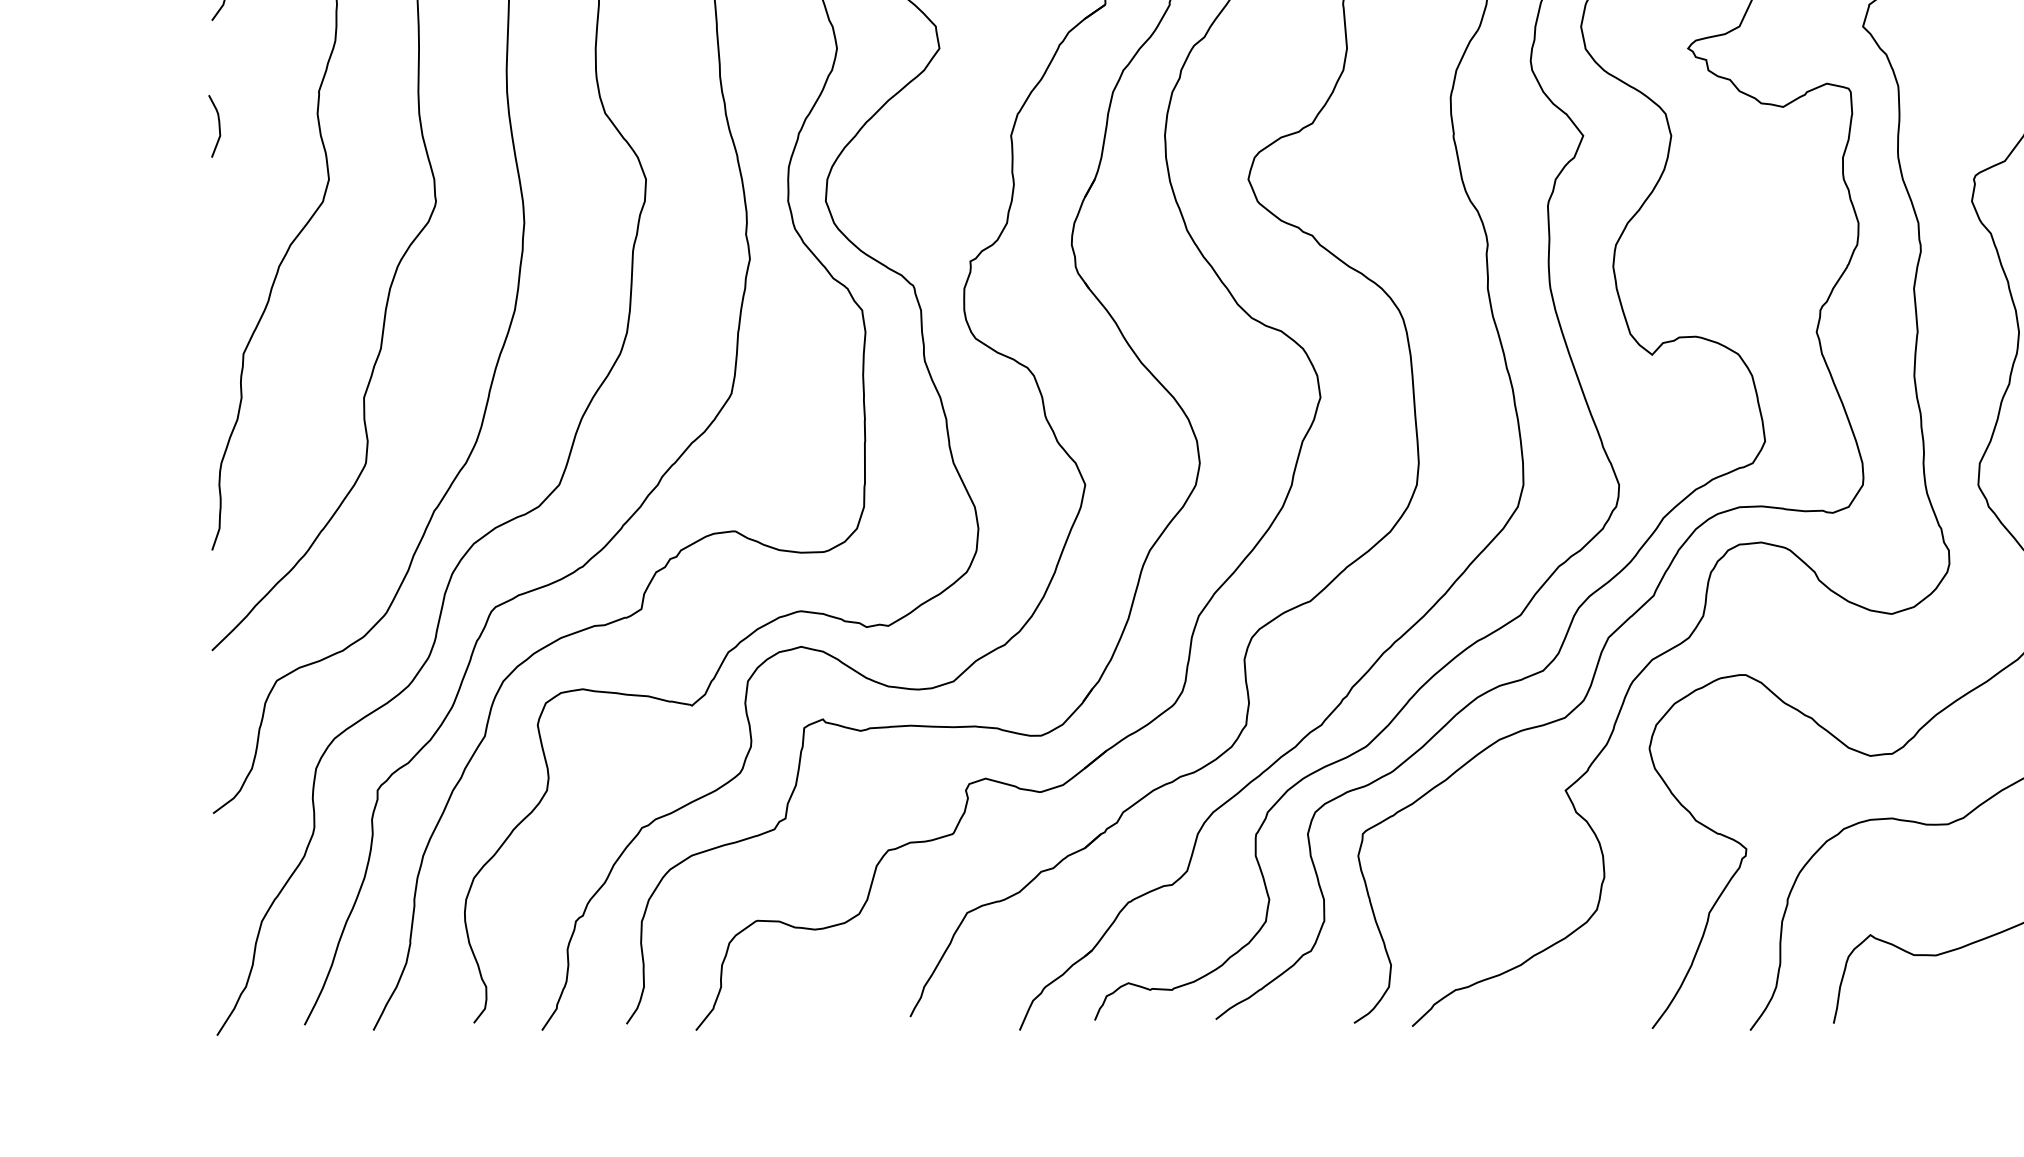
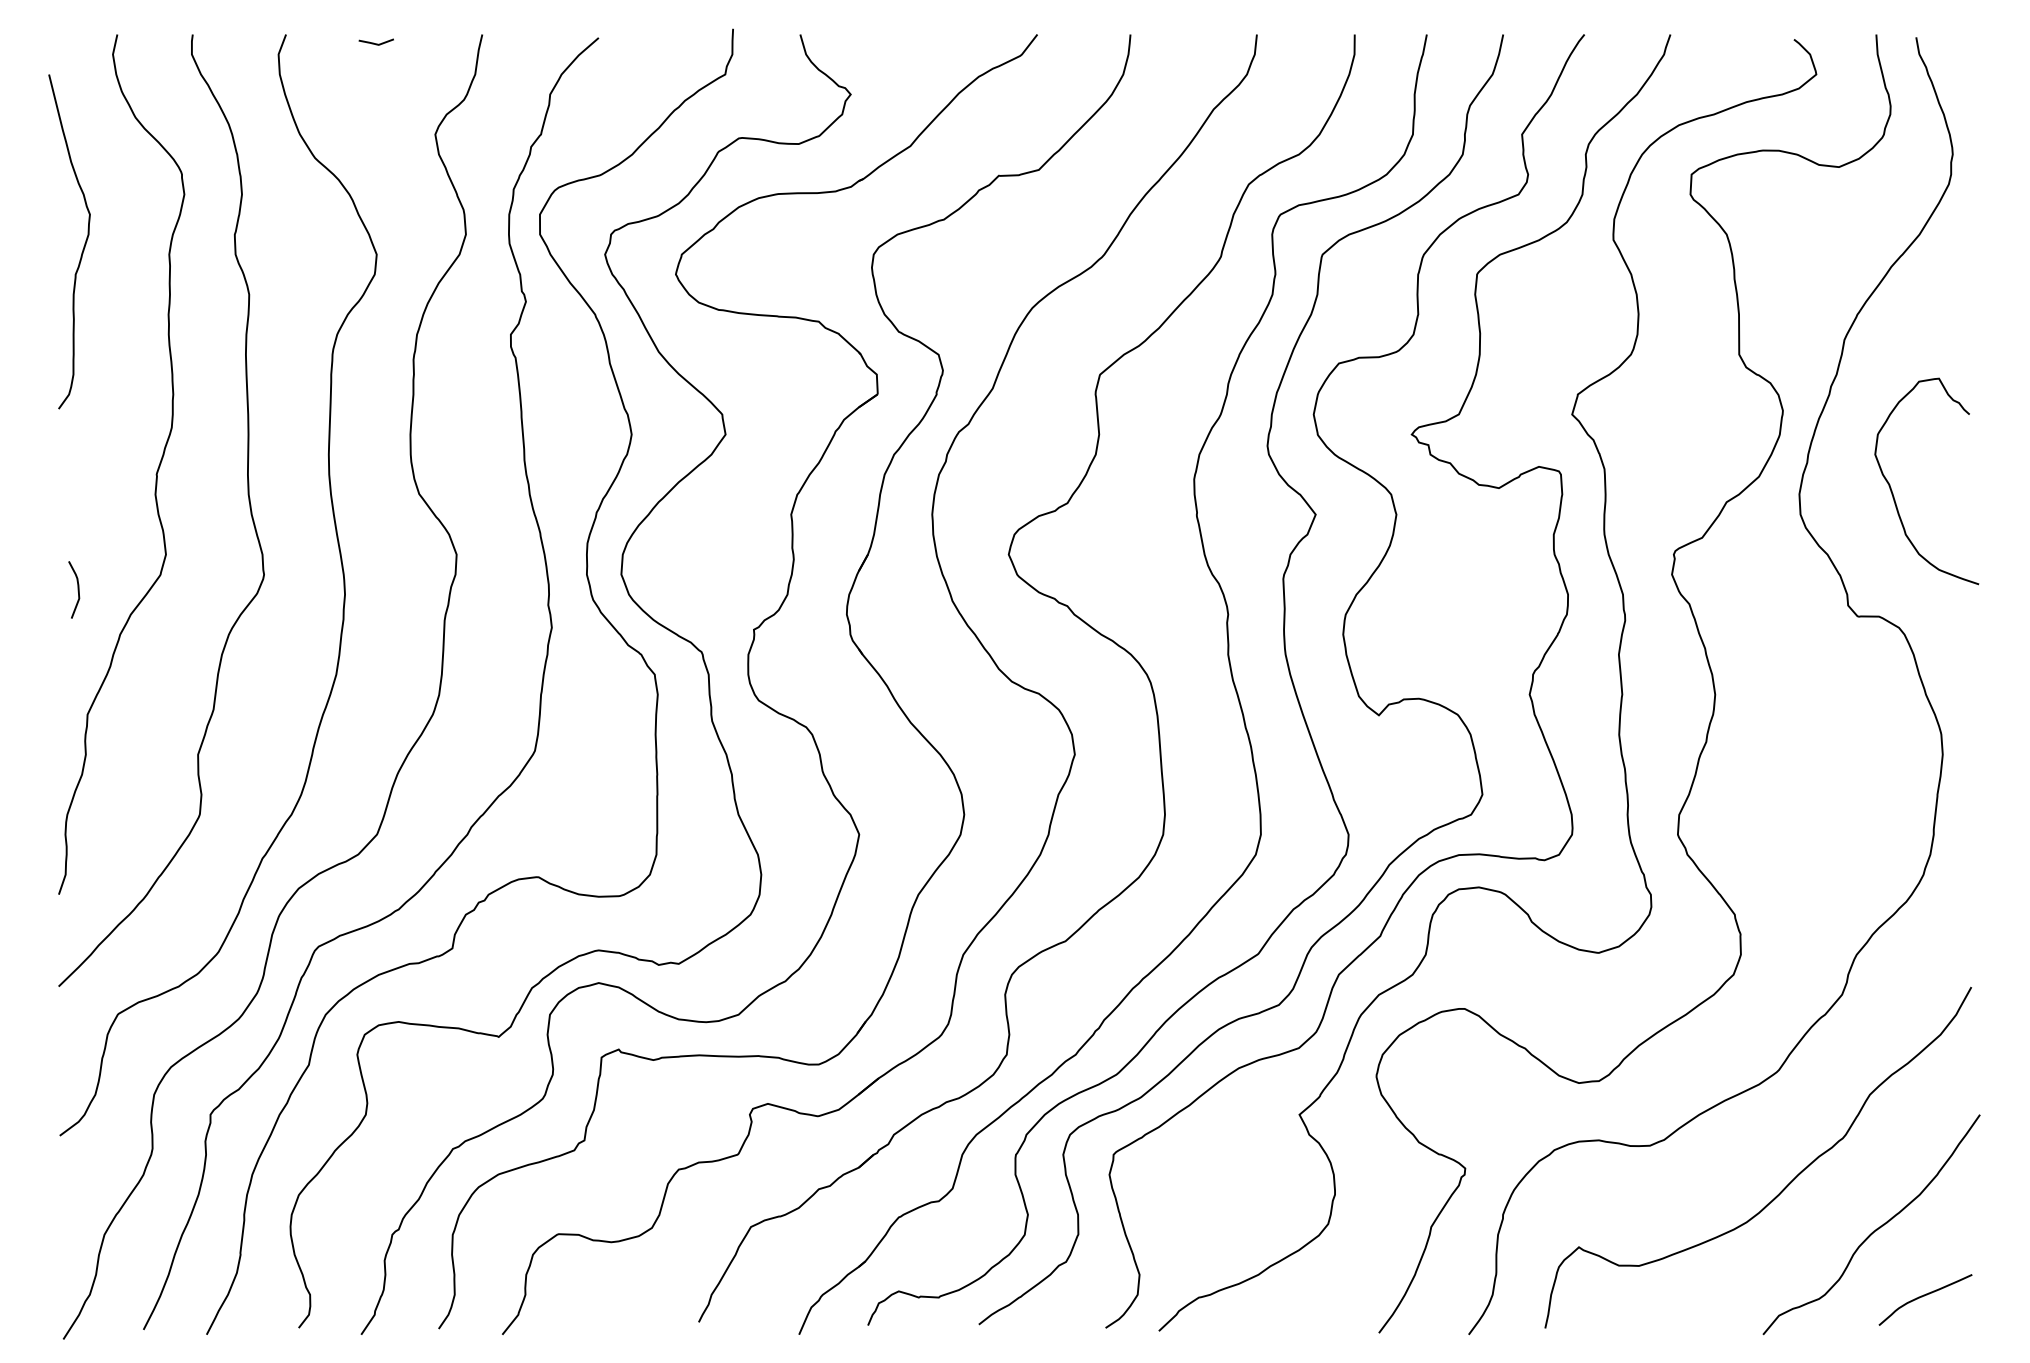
curve: (218, 125) -> (77, 589), moved

